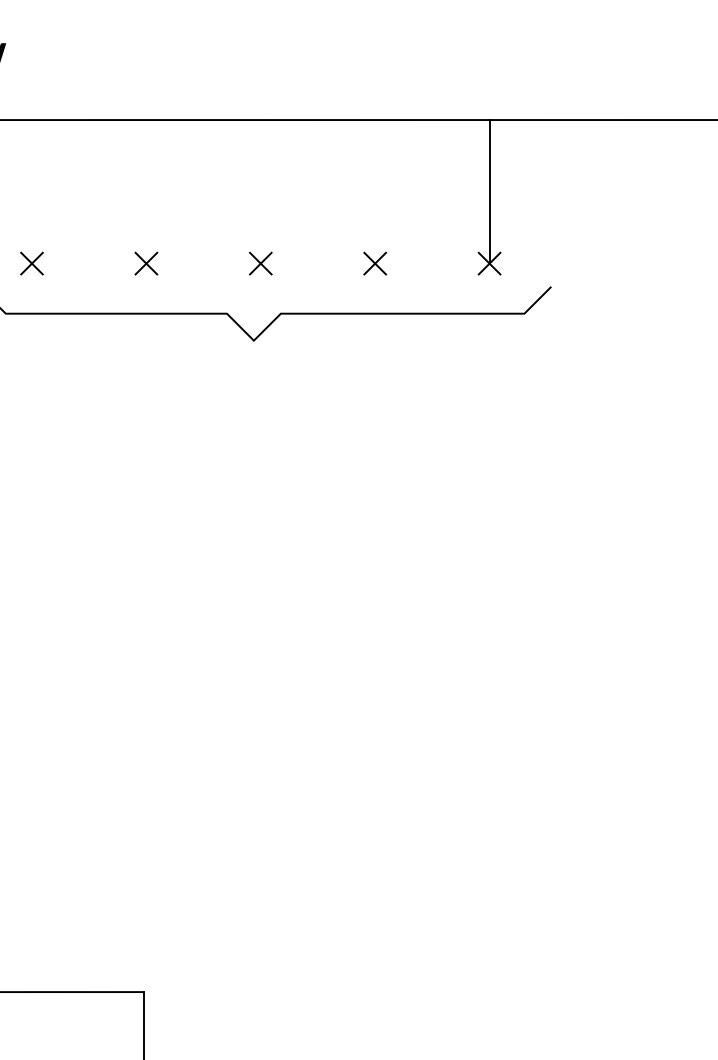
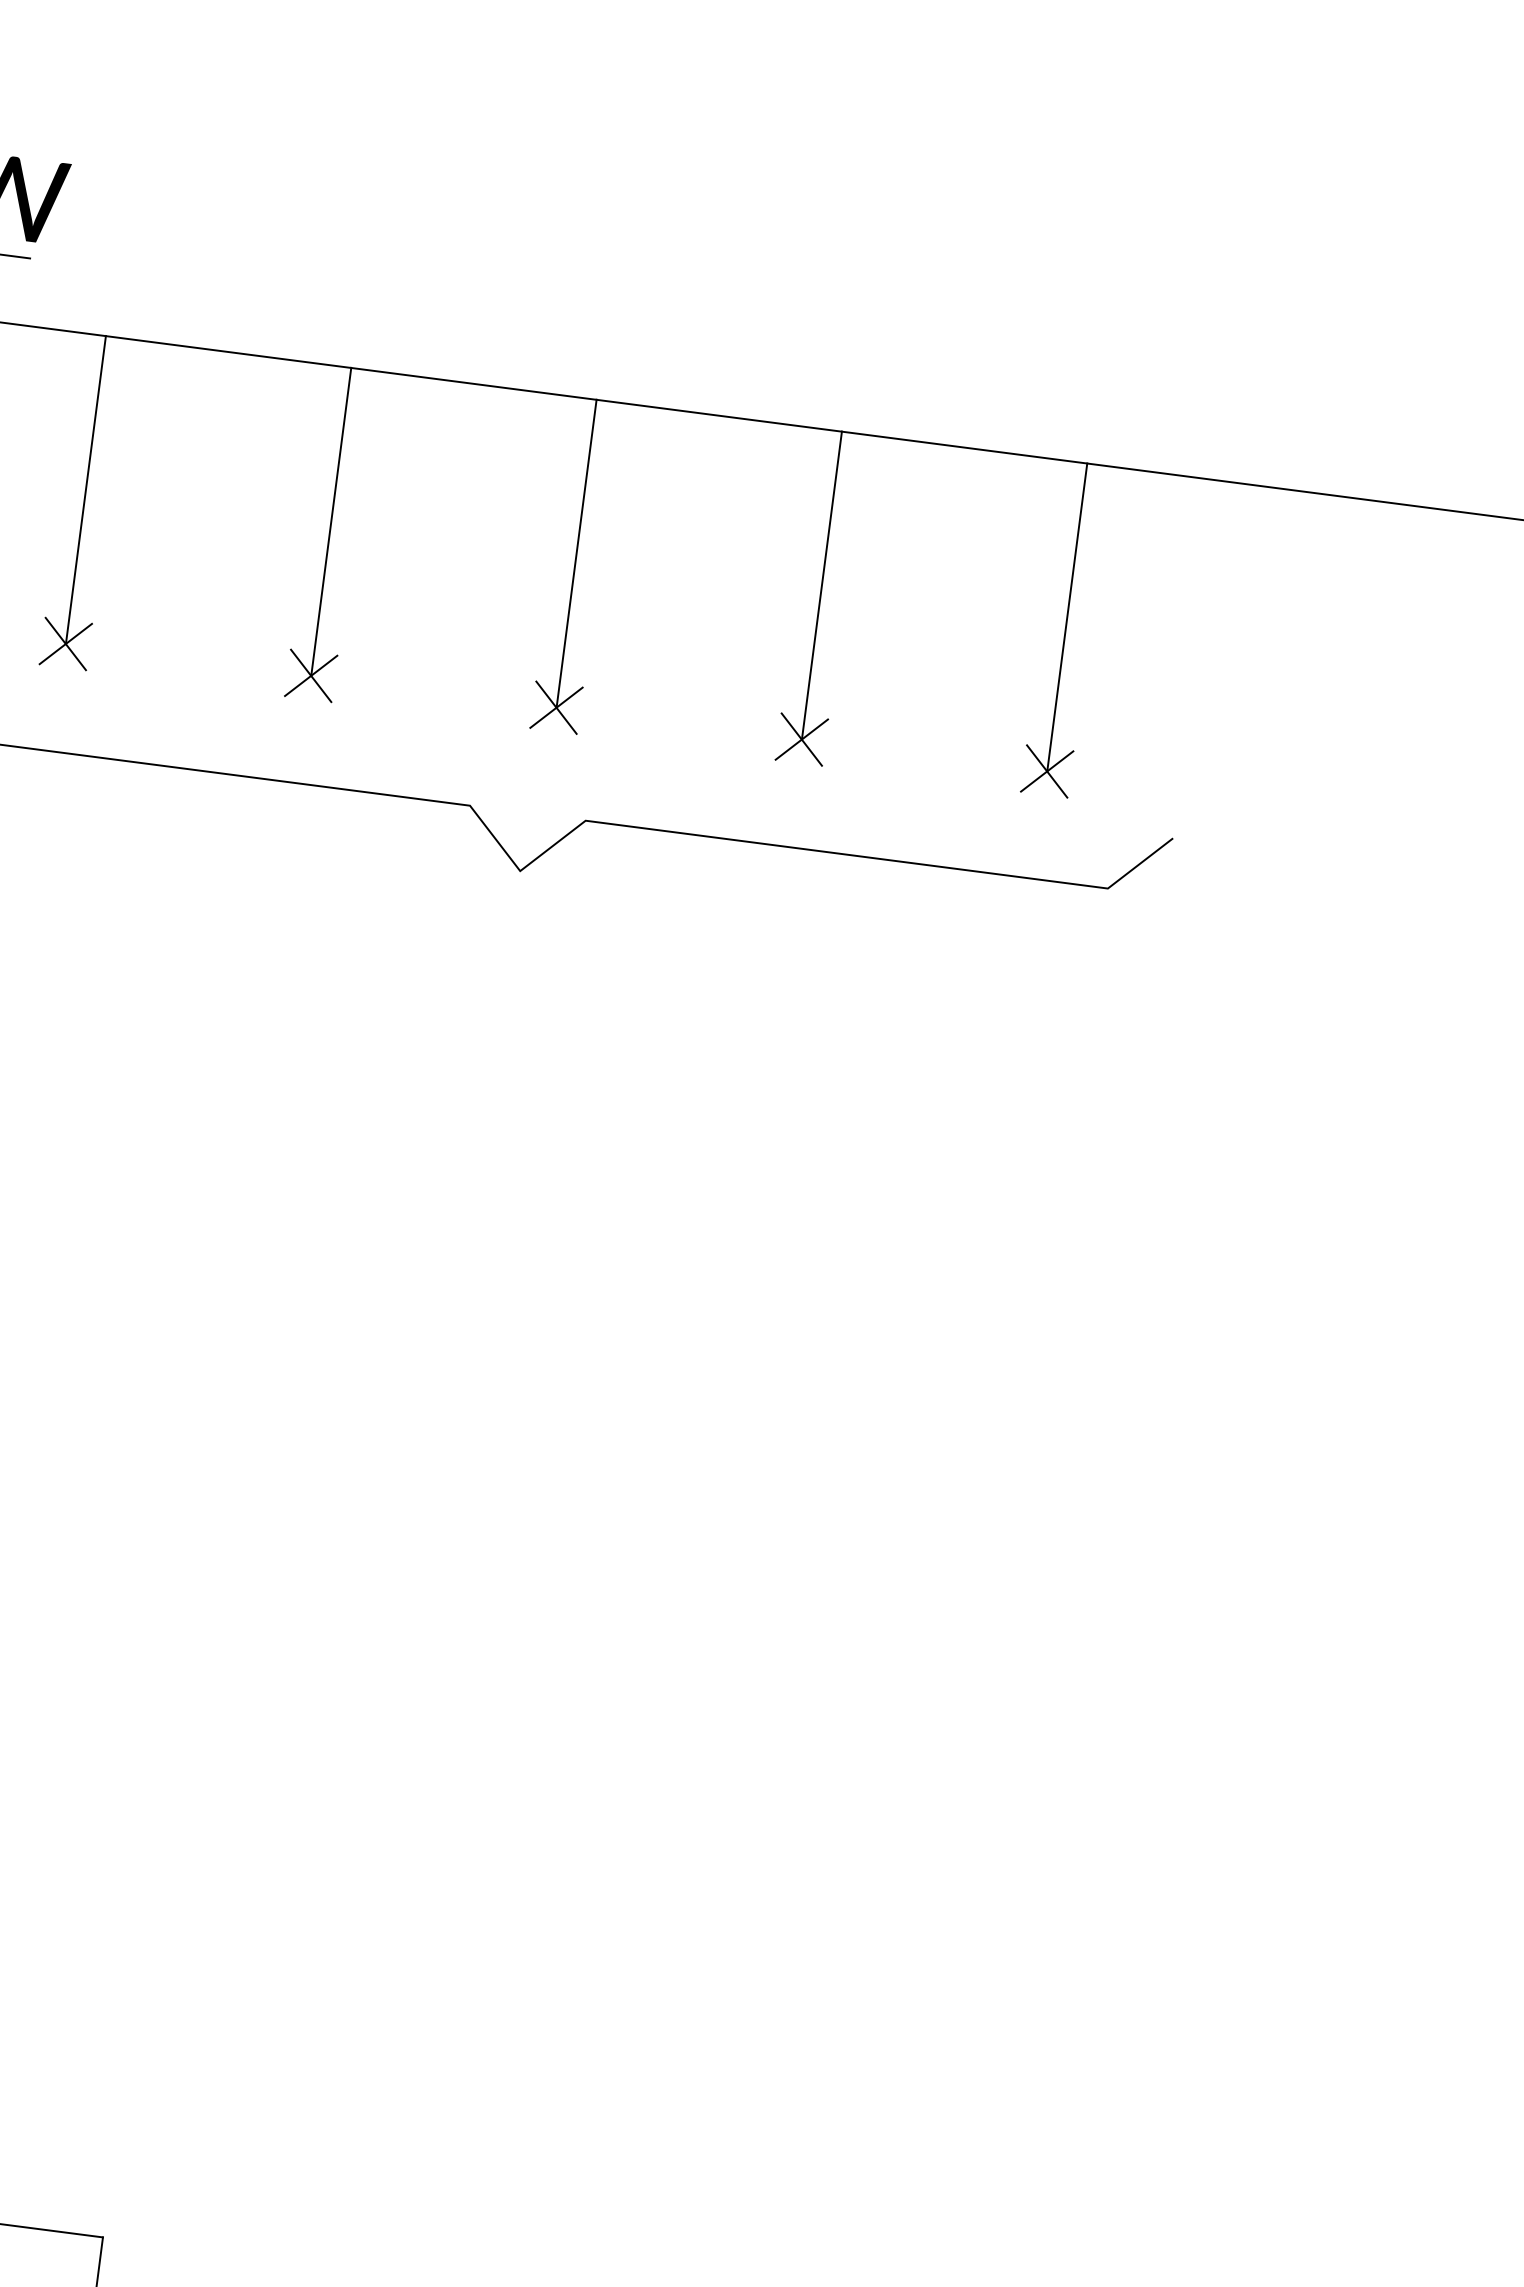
line: (32, 191) -> (86, 489), added
line: (146, 191) -> (331, 521), added
line: (260, 191) -> (575, 552), added
line: (375, 191) -> (822, 585), added

